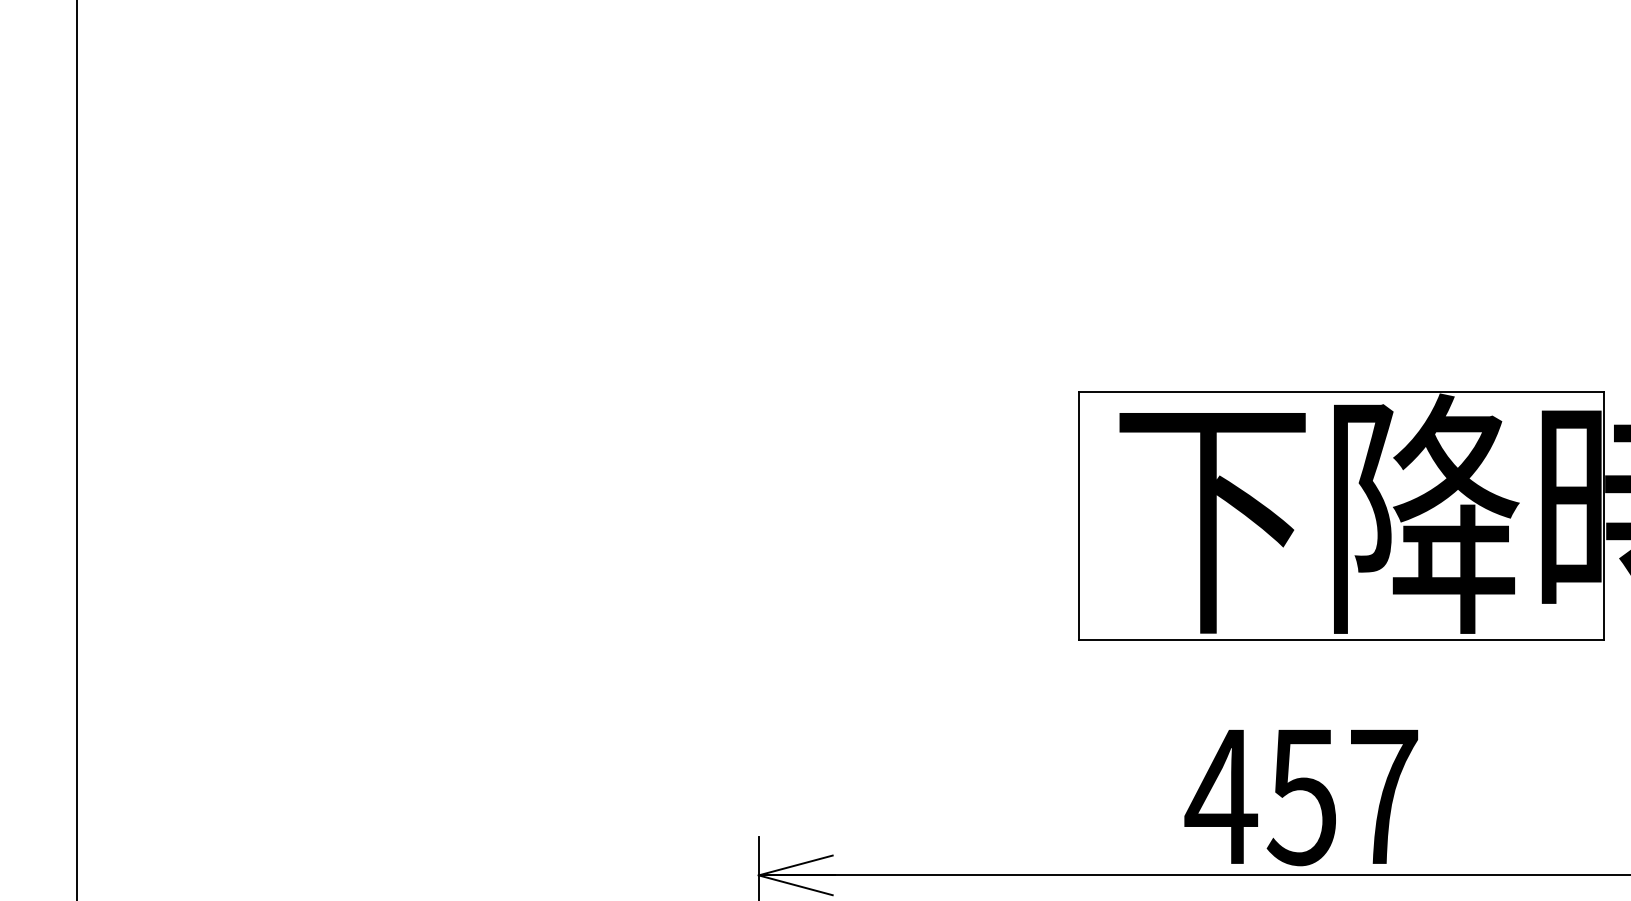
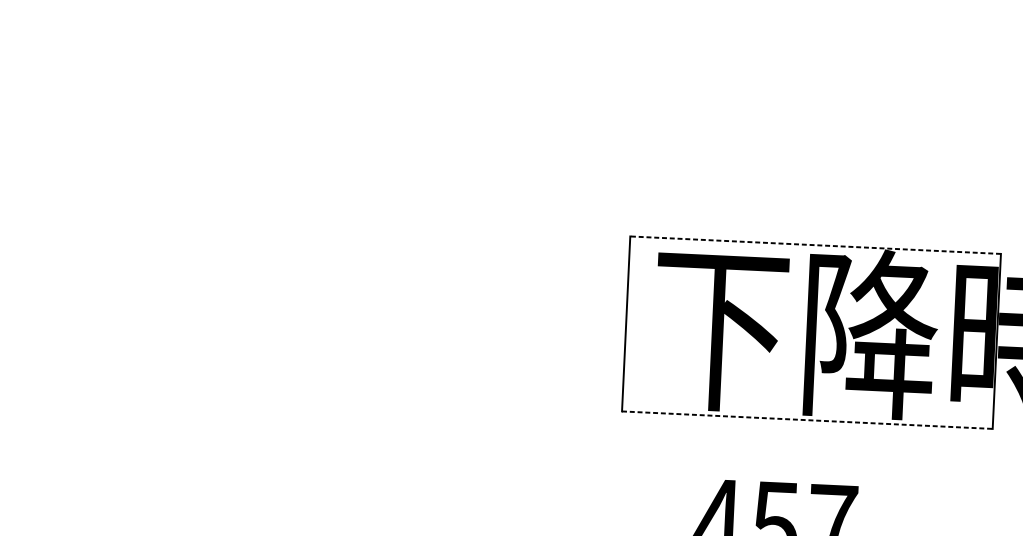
line: (1340, 392) -> (815, 245), solid -> dashed
line: (1341, 640) -> (807, 420), solid -> dashed

